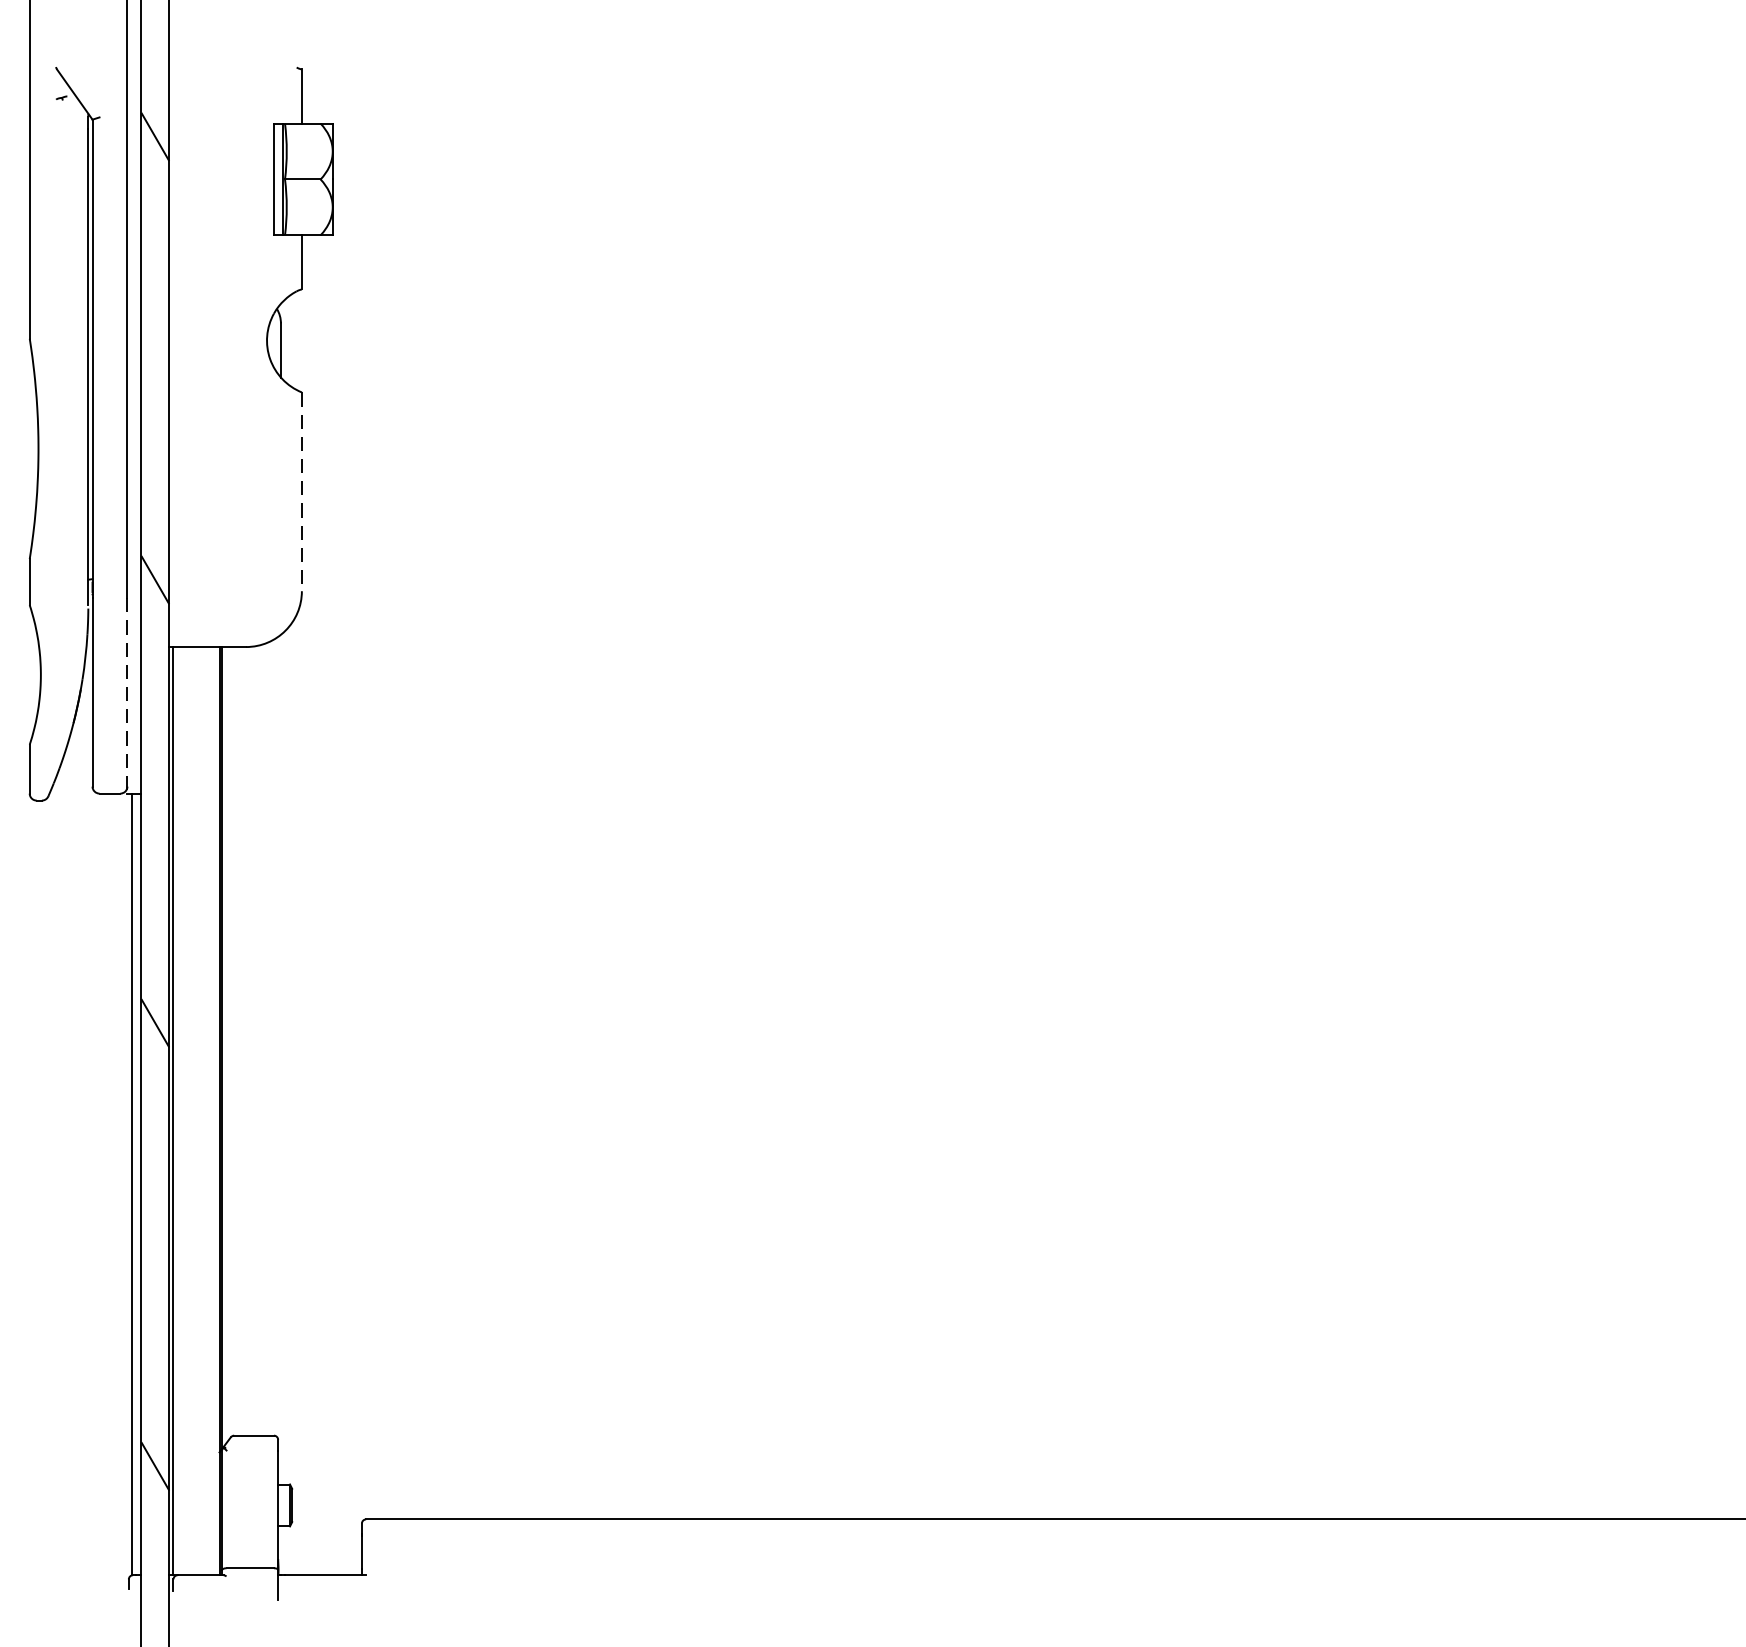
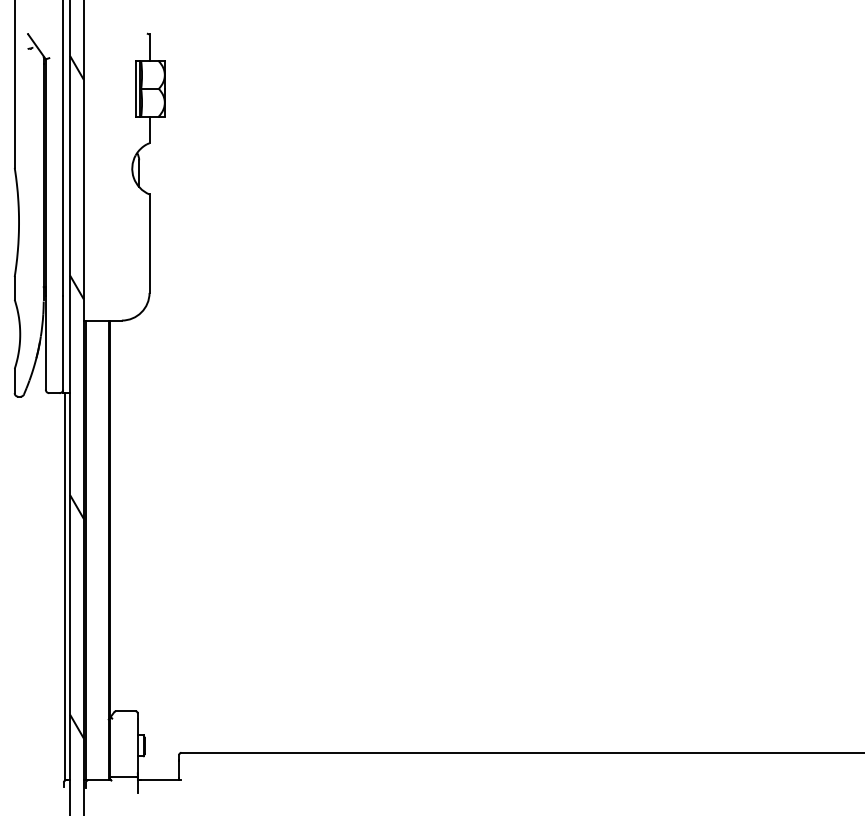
line: (301, 493) -> (149, 244), dashed -> solid
line: (128, 697) -> (63, 345), dashed -> solid

